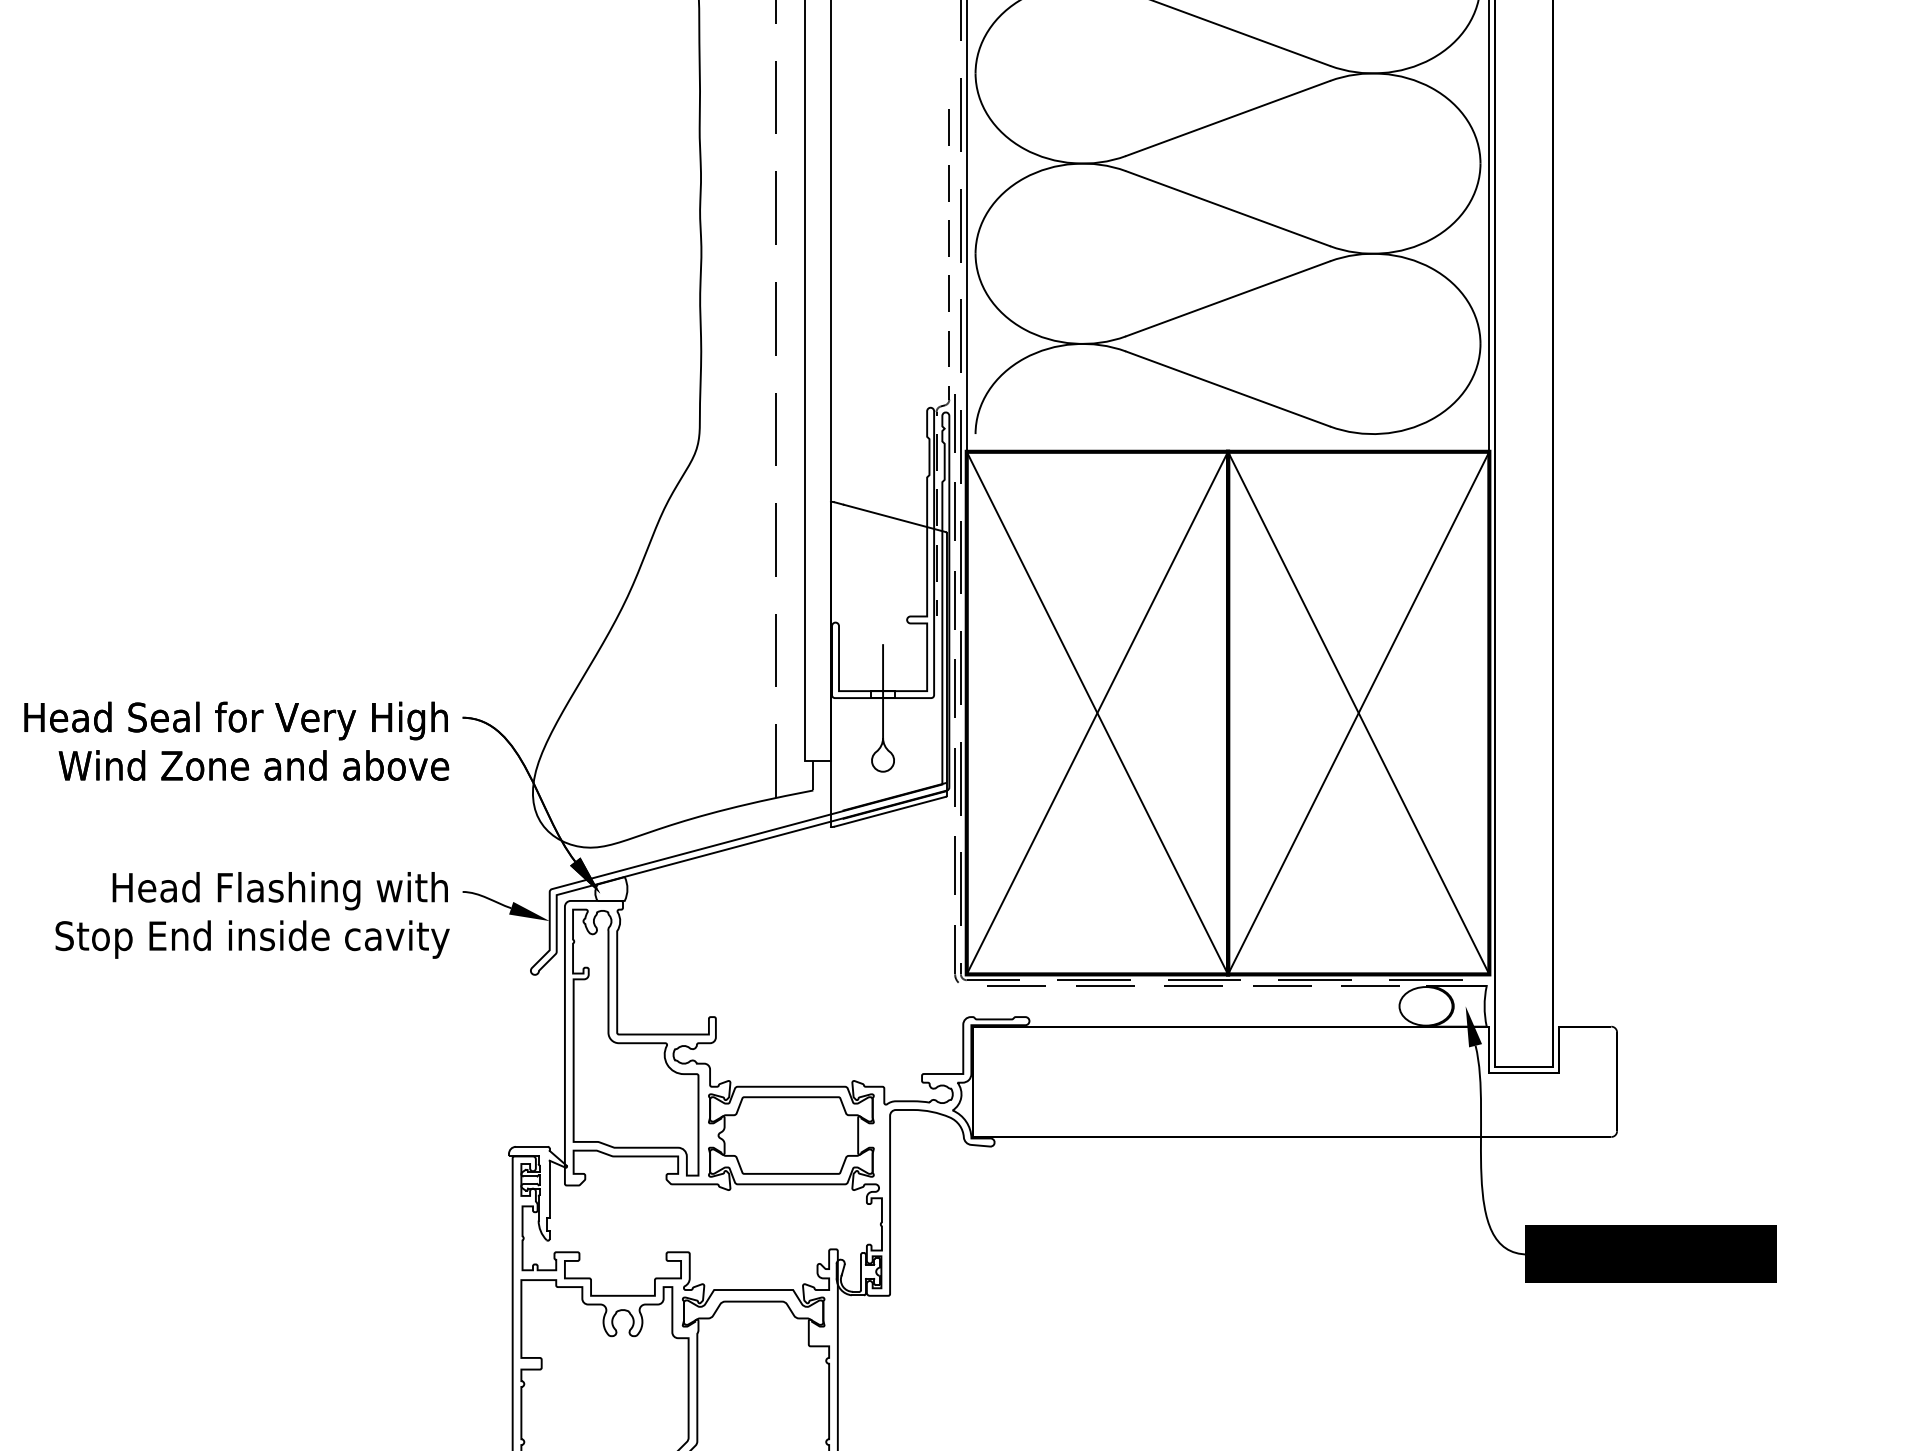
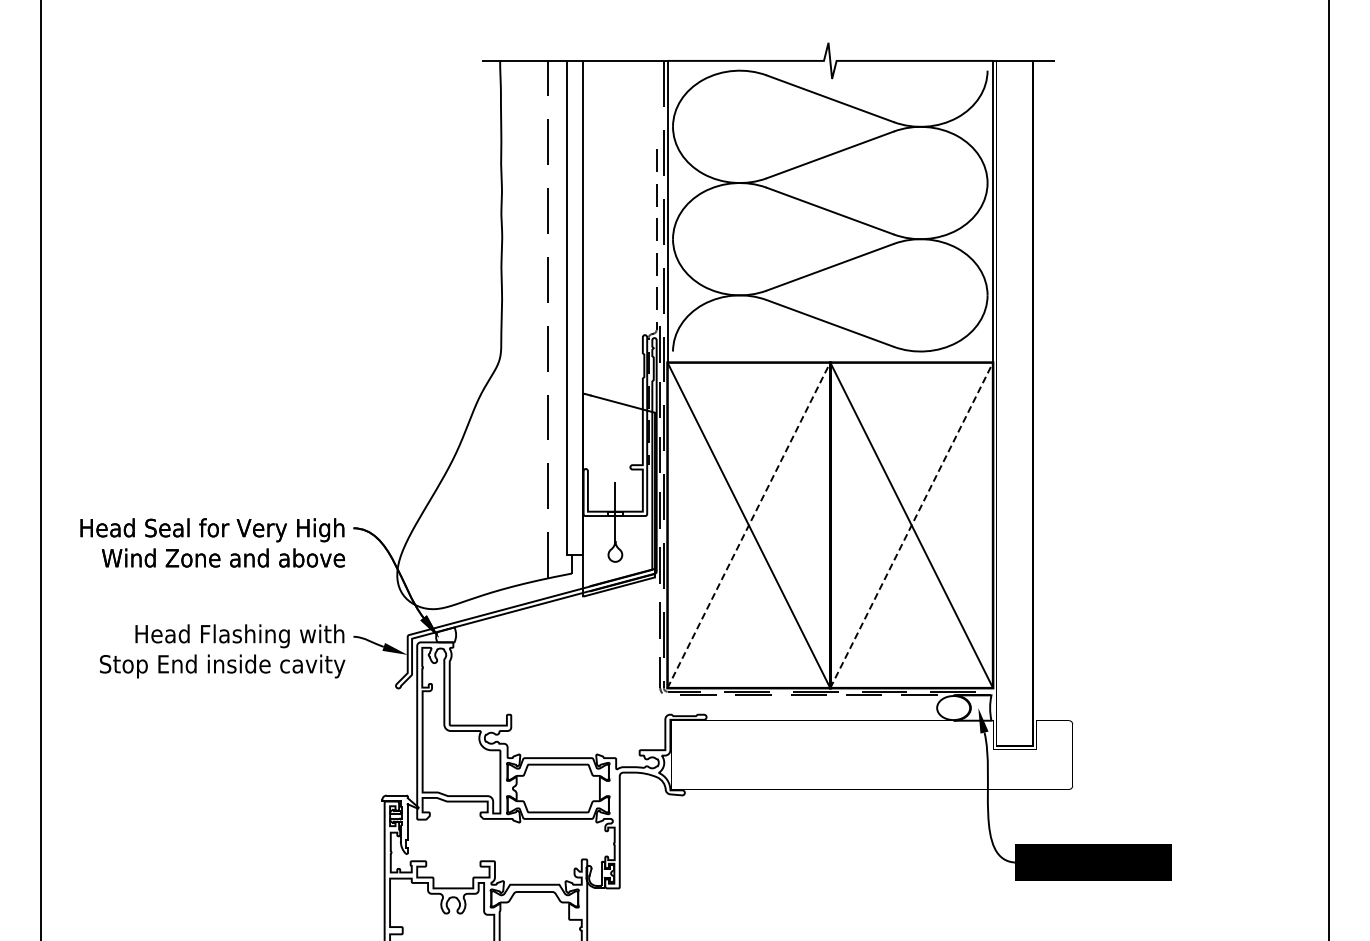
line: (1096, 713) -> (748, 525), solid -> dashed
line: (1358, 713) -> (911, 525), solid -> dashed

